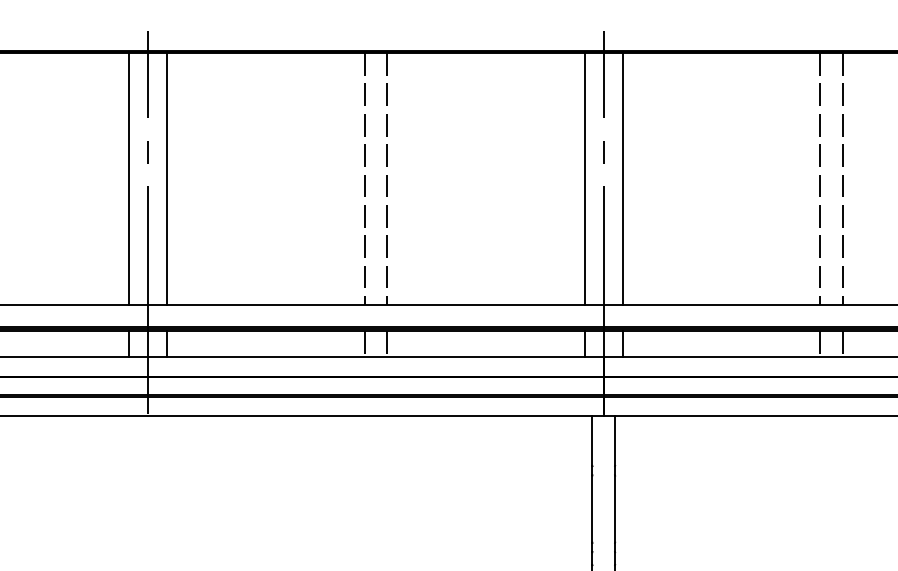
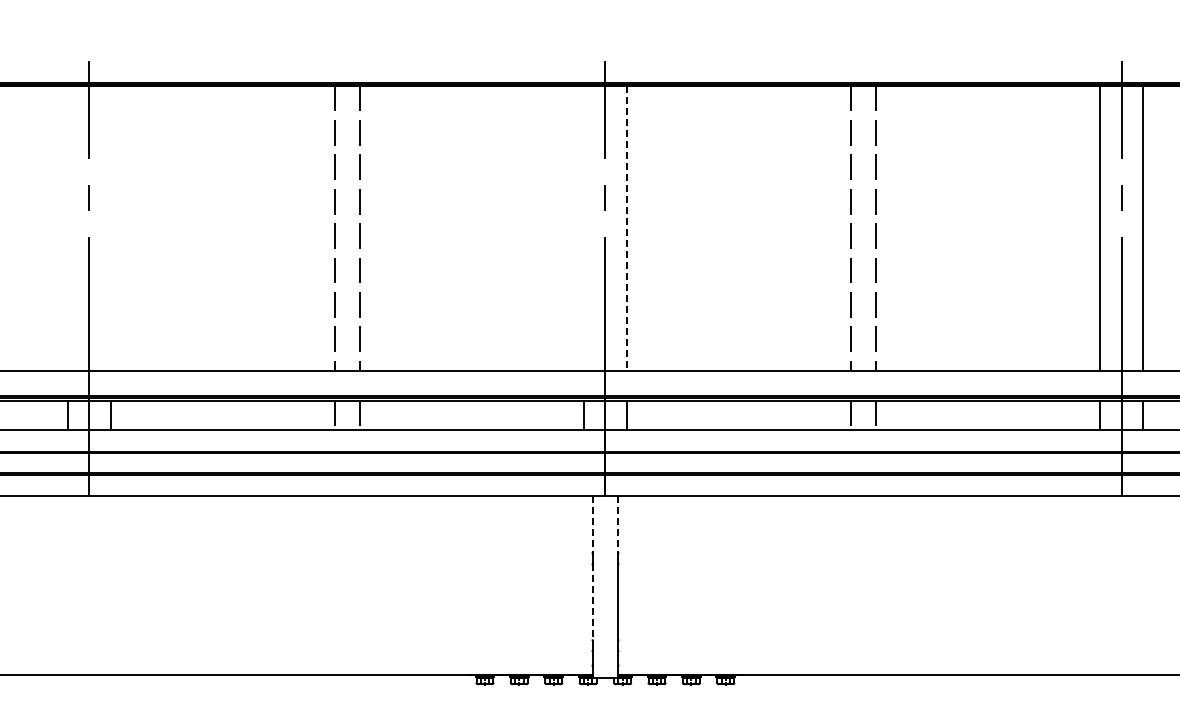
line: (128, 179) -> (67, 228), removed
line: (166, 179) -> (110, 228), removed
line: (584, 179) -> (583, 228), removed
line: (622, 179) -> (626, 228), solid -> dashed
line: (592, 440) -> (592, 524), solid -> dashed
line: (615, 440) -> (618, 524), solid -> dashed
line: (592, 509) -> (592, 602), solid -> dashed

